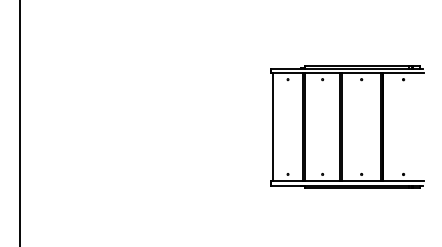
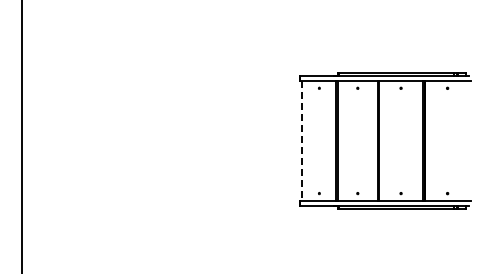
line: (272, 126) -> (302, 140), solid -> dashed

